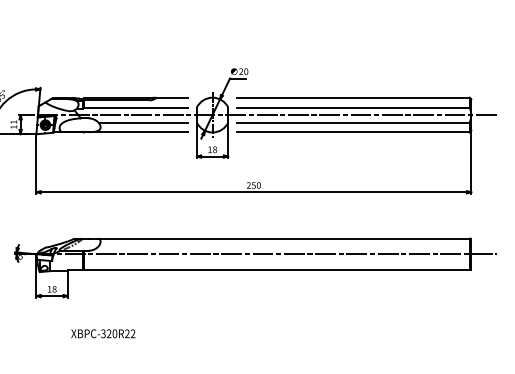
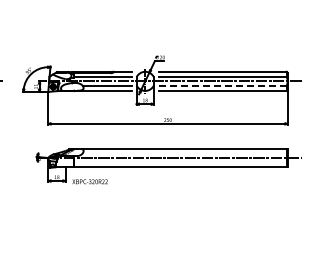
line: (354, 122) -> (223, 85), solid -> dashed
text: (102, 333) -> (89, 181), moved

